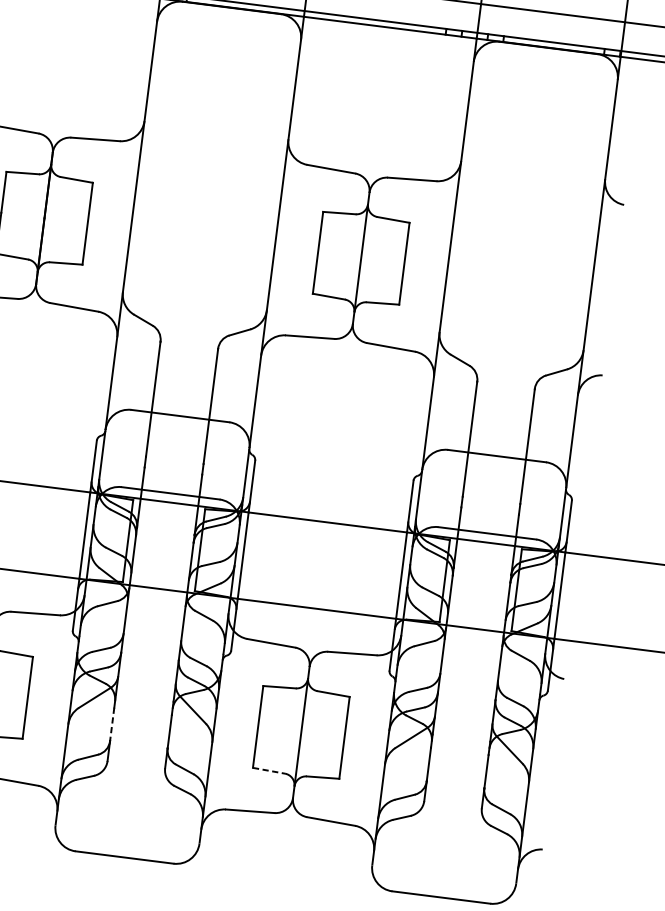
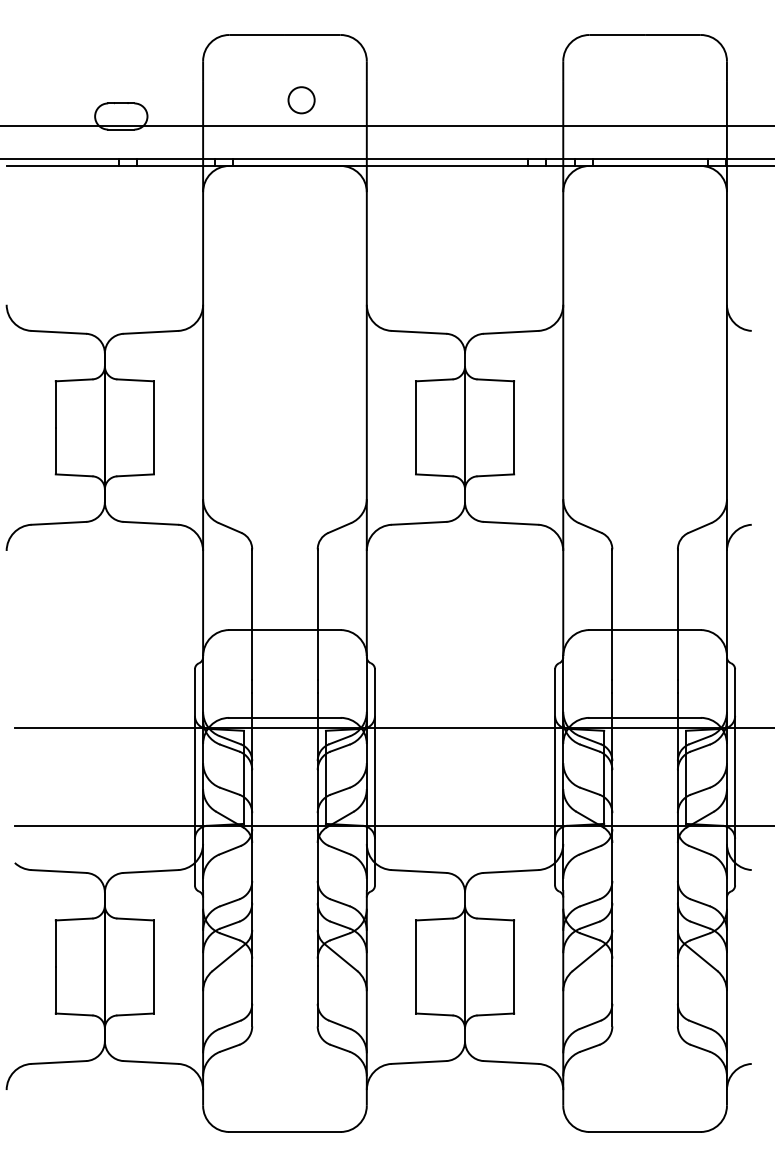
line: (112, 724) -> (252, 984), dashed -> solid
line: (269, 770) -> (434, 1014), dashed -> solid

